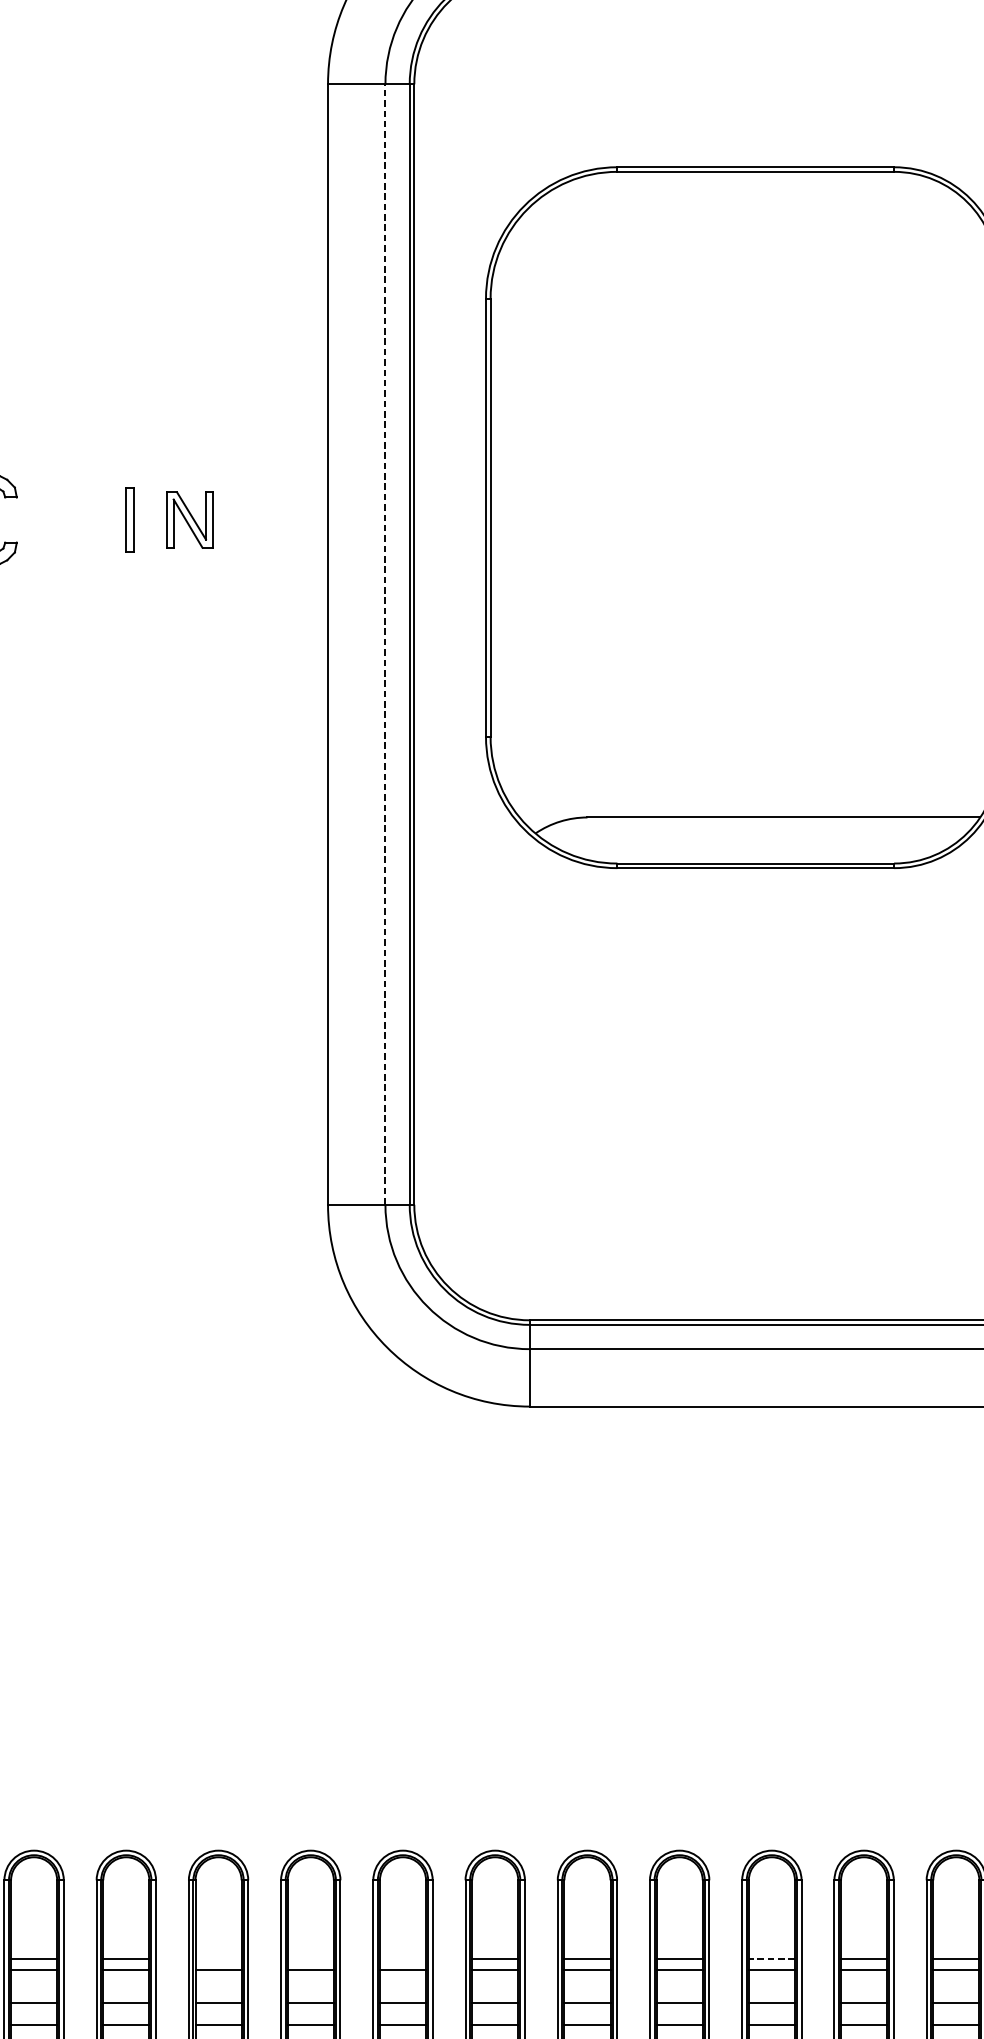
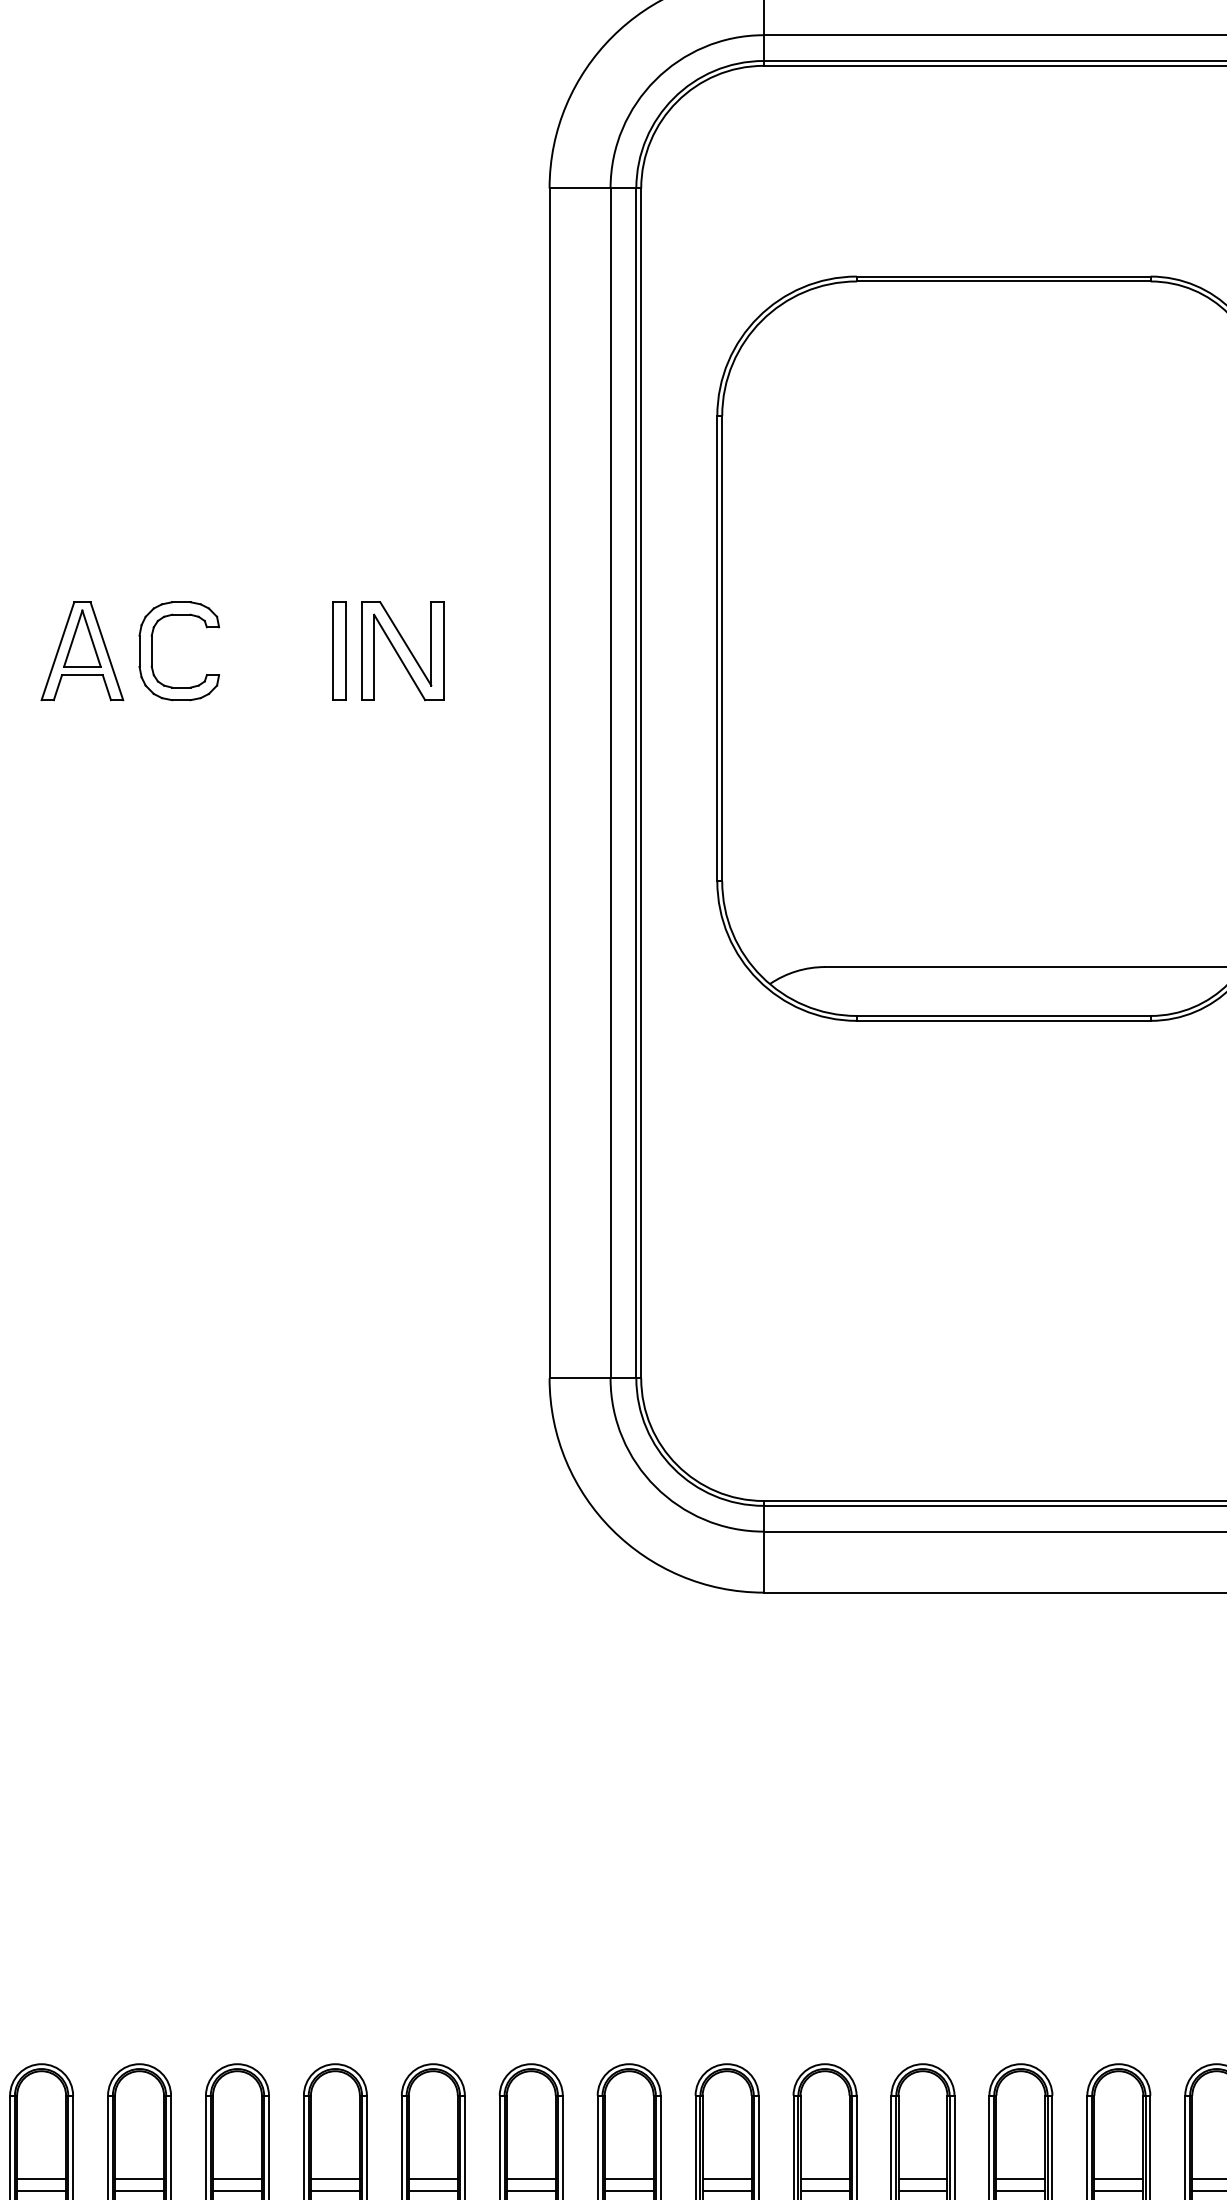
part: (130, 519) -> (339, 650), size x1.43
part: (189, 520) -> (402, 651), size x1.67
line: (385, 644) -> (610, 783), dashed -> solid
line: (217, 1959) -> (432, 2179), added
line: (310, 1959) -> (530, 2179), added
line: (402, 1959) -> (628, 2179), added
line: (771, 1959) -> (1020, 2179), dashed -> solid

